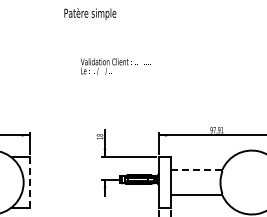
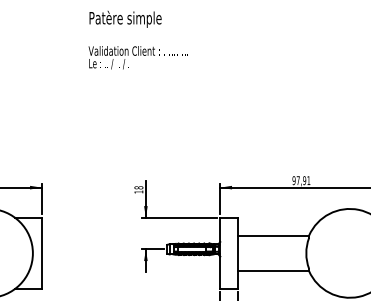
text: (115, 66) -> (136, 57), moved
line: (196, 169) -> (273, 235), dashed -> solid
line: (30, 182) -> (42, 253), dashed -> solid

